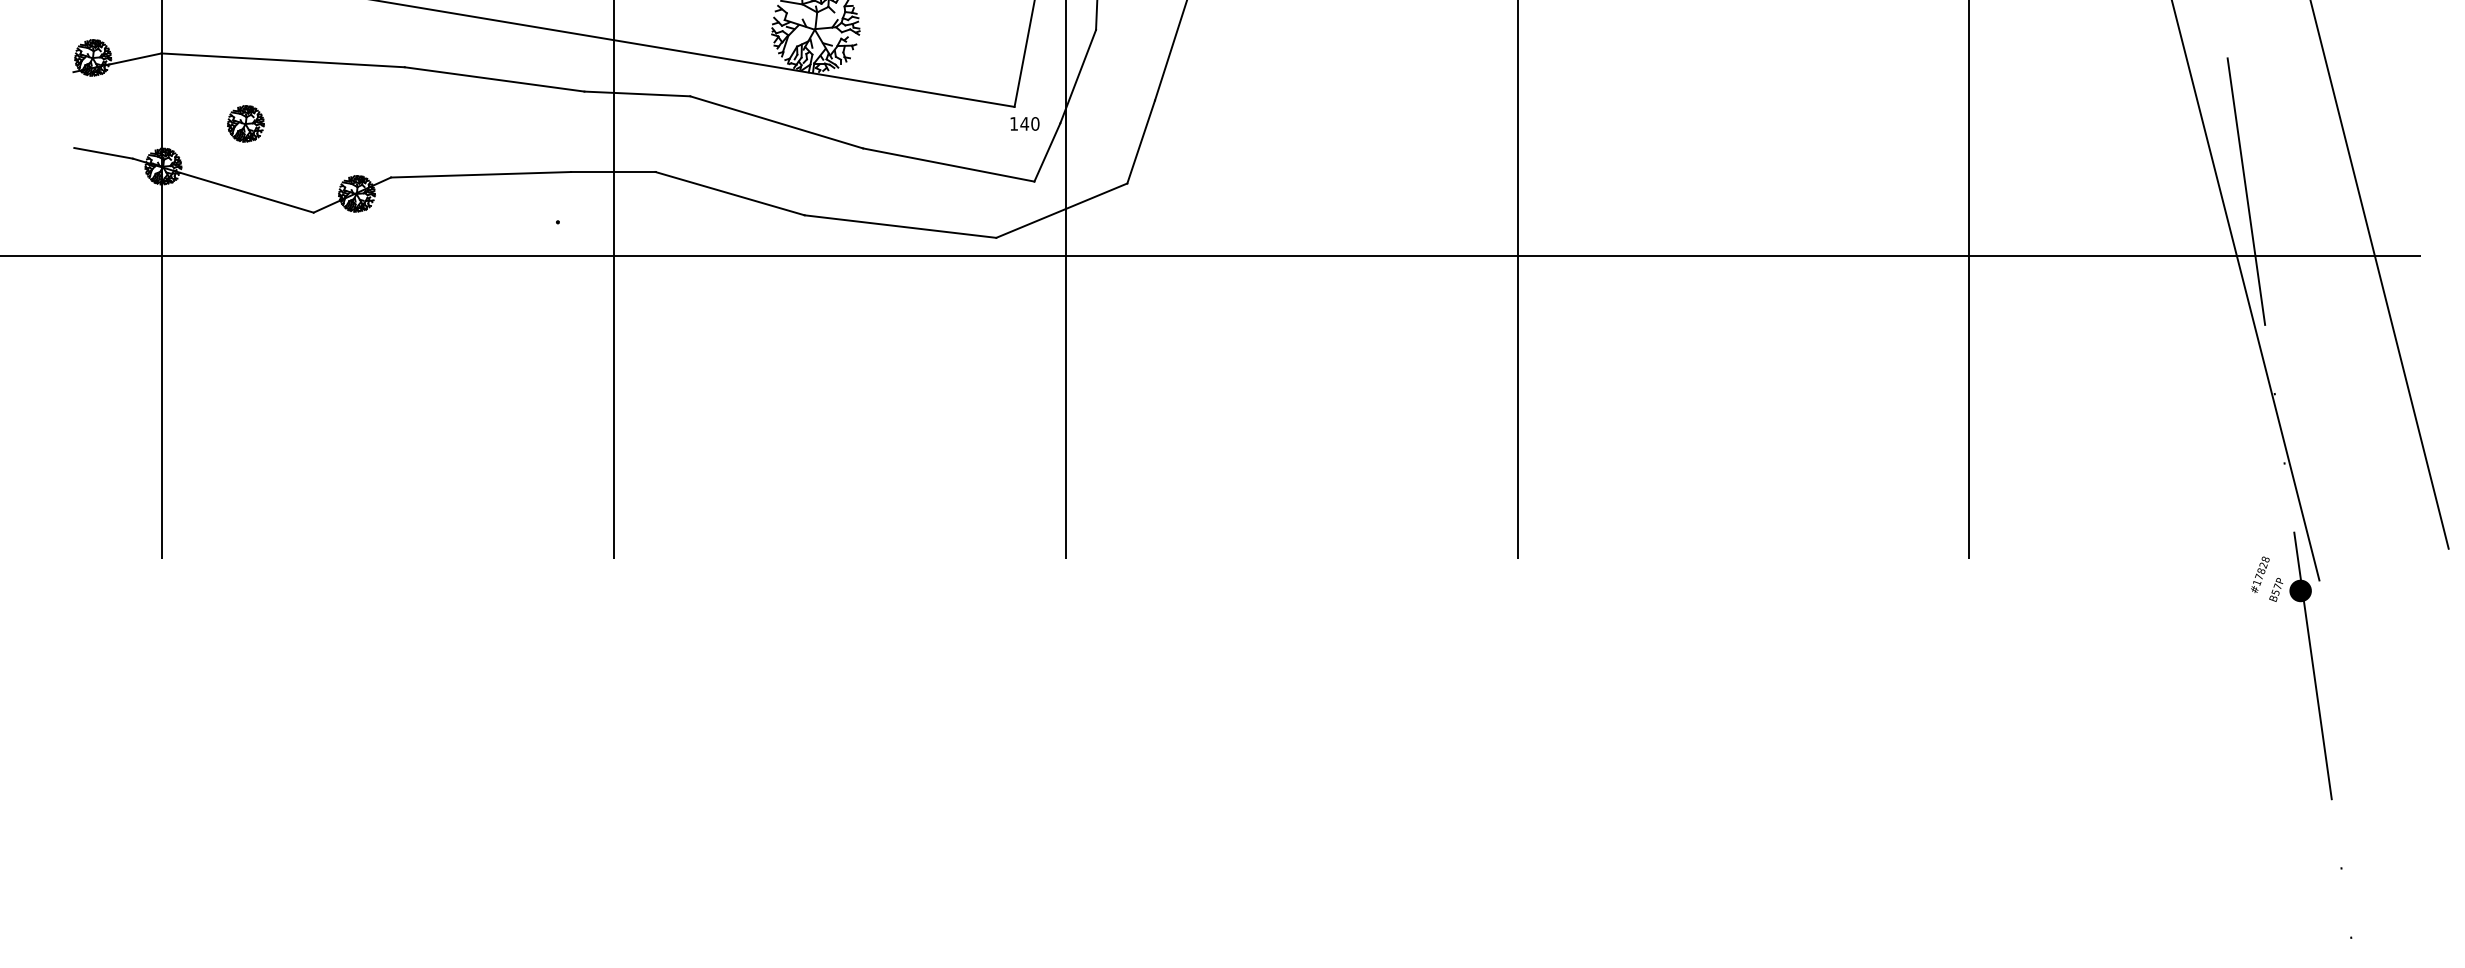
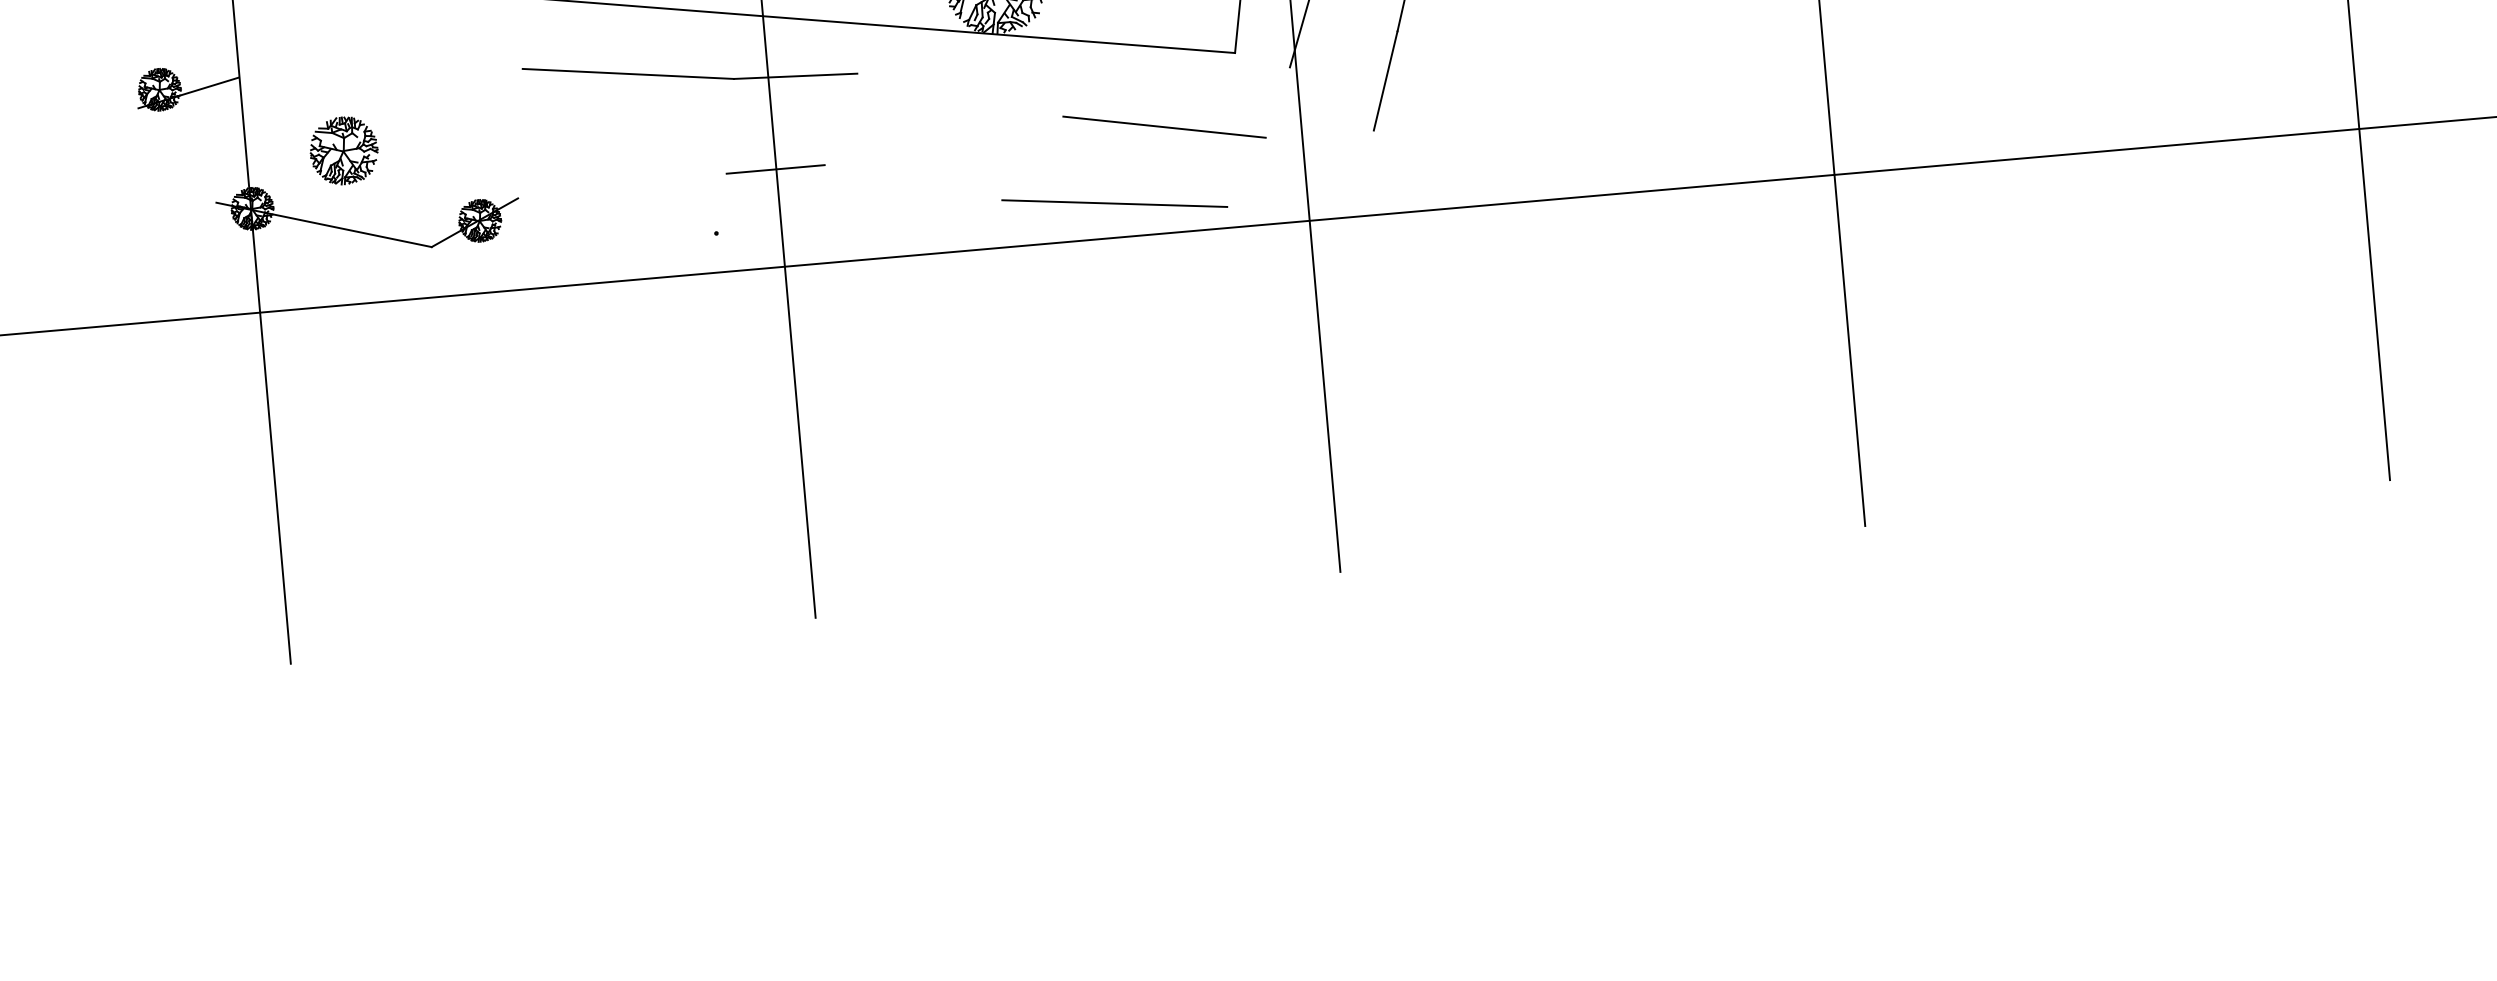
line: (282, 60) -> (380, 73), removed
line: (776, 122) -> (960, 95), removed
part: (245, 123) -> (343, 150), size x1.6
part: (1024, 123) -> (1248, 71), removed
line: (1047, 152) -> (1277, 102), removed
line: (103, 153) -> (181, 199), removed
line: (481, 174) -> (622, 185), removed
line: (729, 193) -> (912, 182), removed
line: (1061, 210) -> (1300, 168), removed

